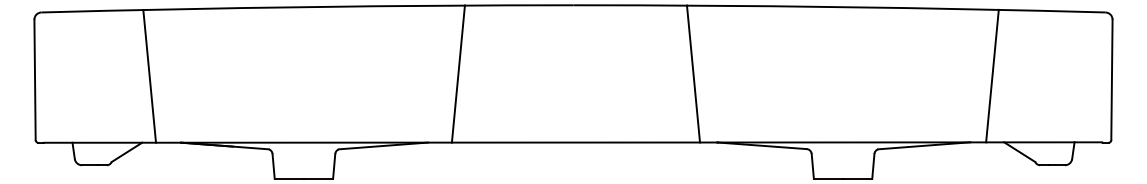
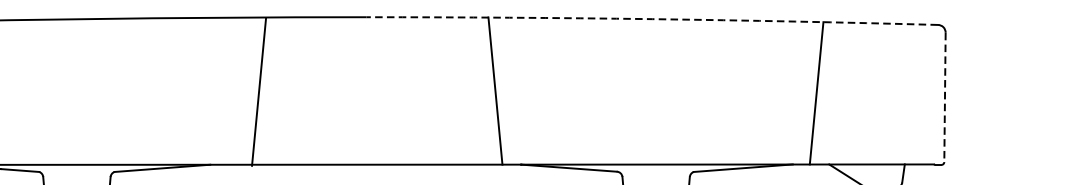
arc: (839, 7) -> (652, 19), solid -> dashed
line: (457, 73) -> (258, 91), moved
line: (1111, 80) -> (944, 98), solid -> dashed

